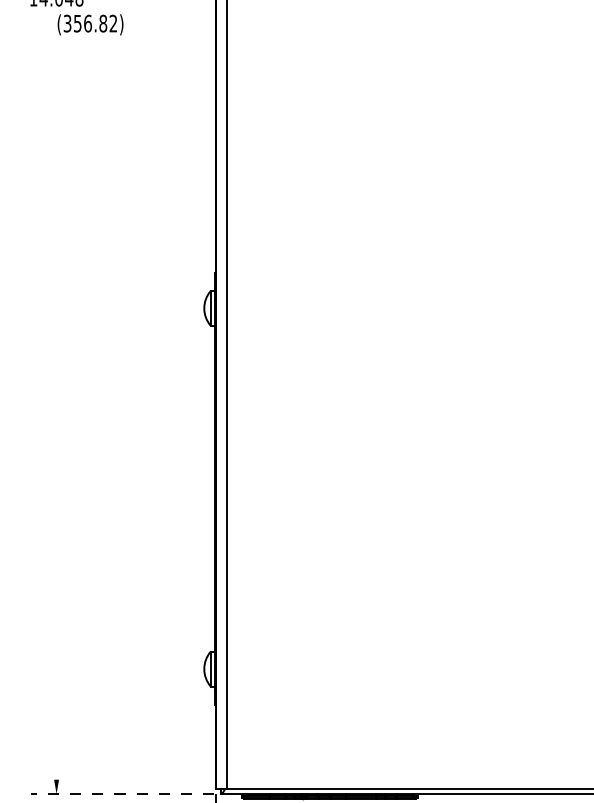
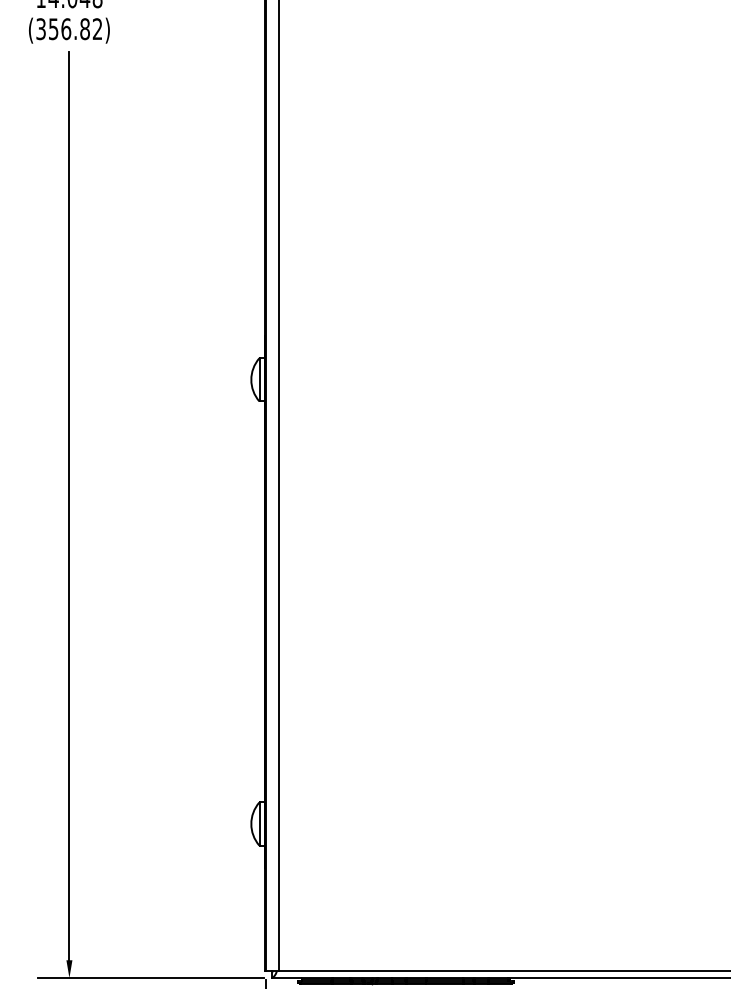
text: (90, 24) -> (69, 30), moved
line: (56, 410) -> (69, 505), added
line: (122, 794) -> (150, 978), dashed -> solid

